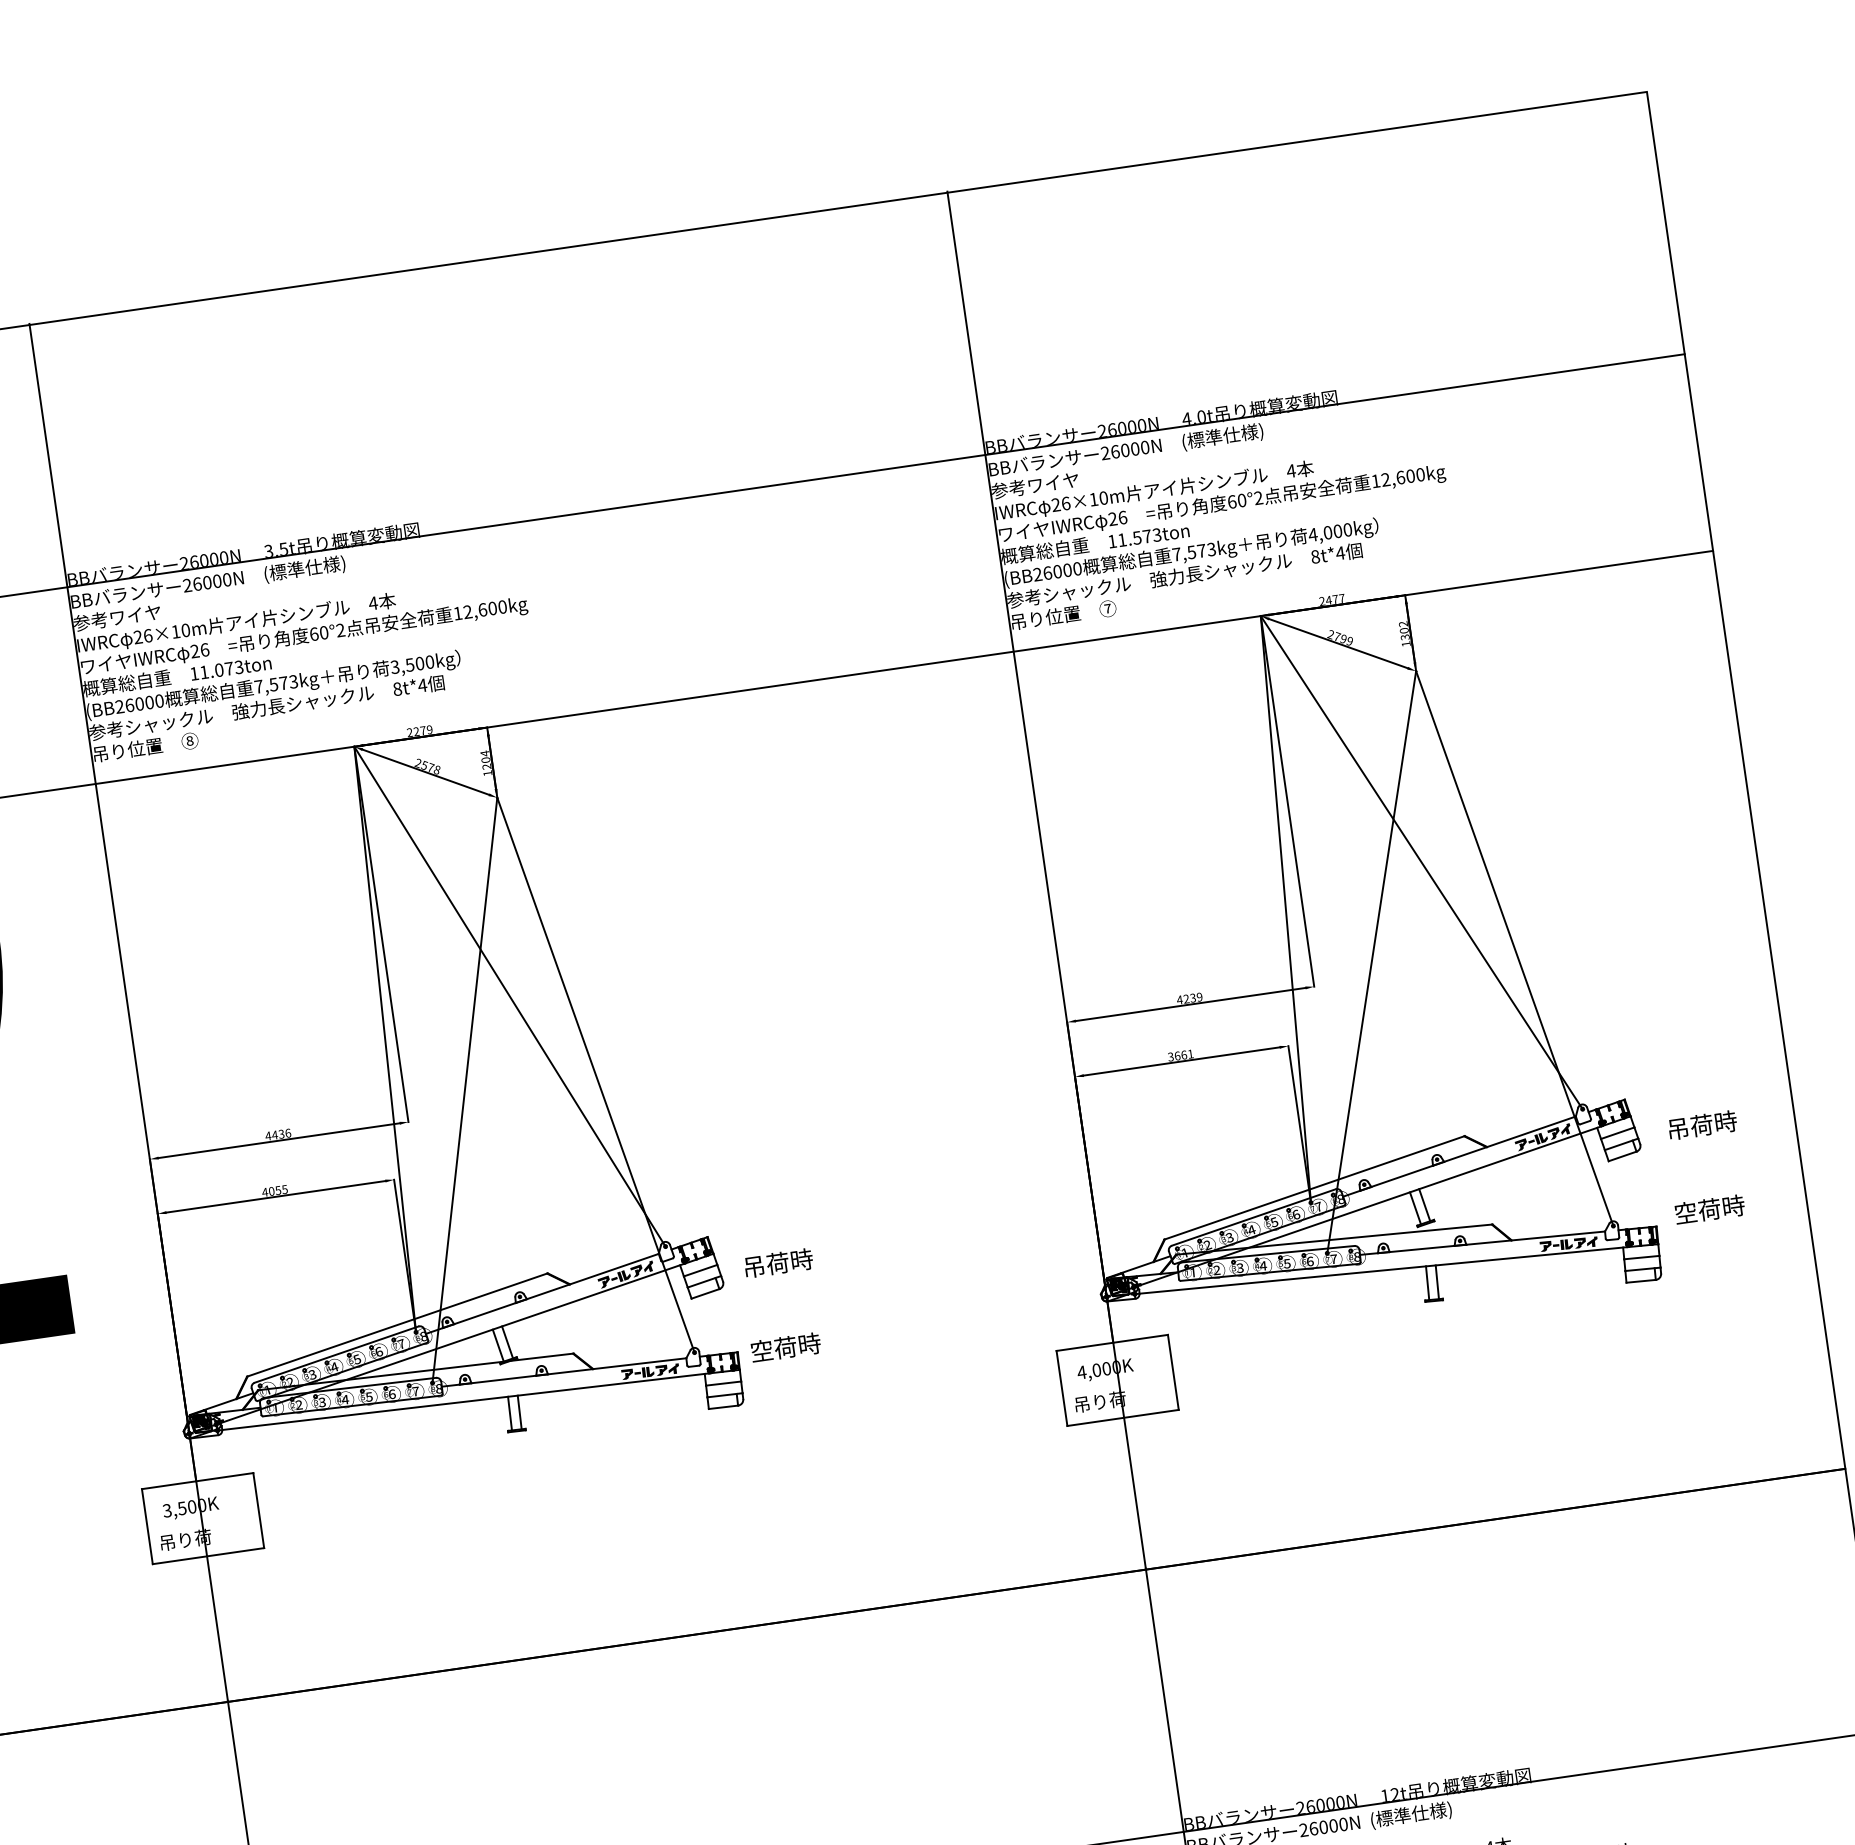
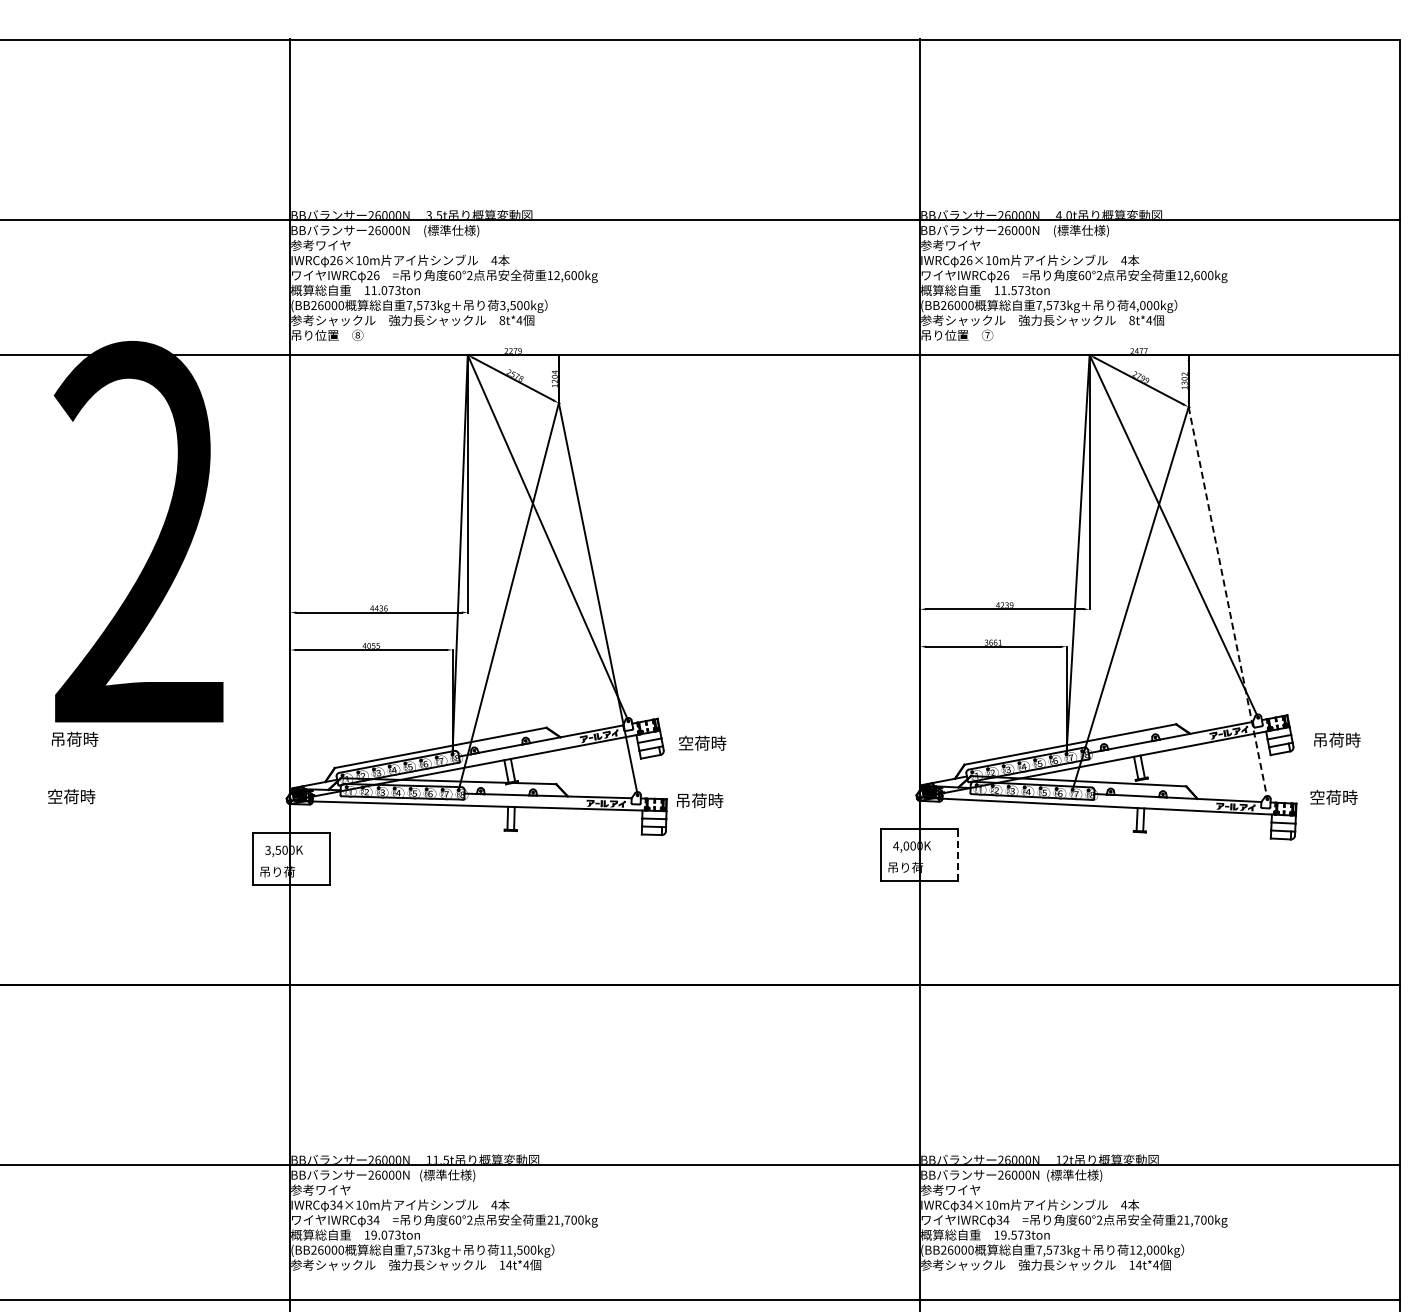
line: (1515, 949) -> (1228, 603), solid -> dashed
text: (753, 1265) -> (685, 742), 吊荷時 -> 空荷時
text: (762, 1350) -> (683, 800), 空荷時 -> 吊荷時
line: (1173, 1371) -> (957, 854), solid -> dashed

